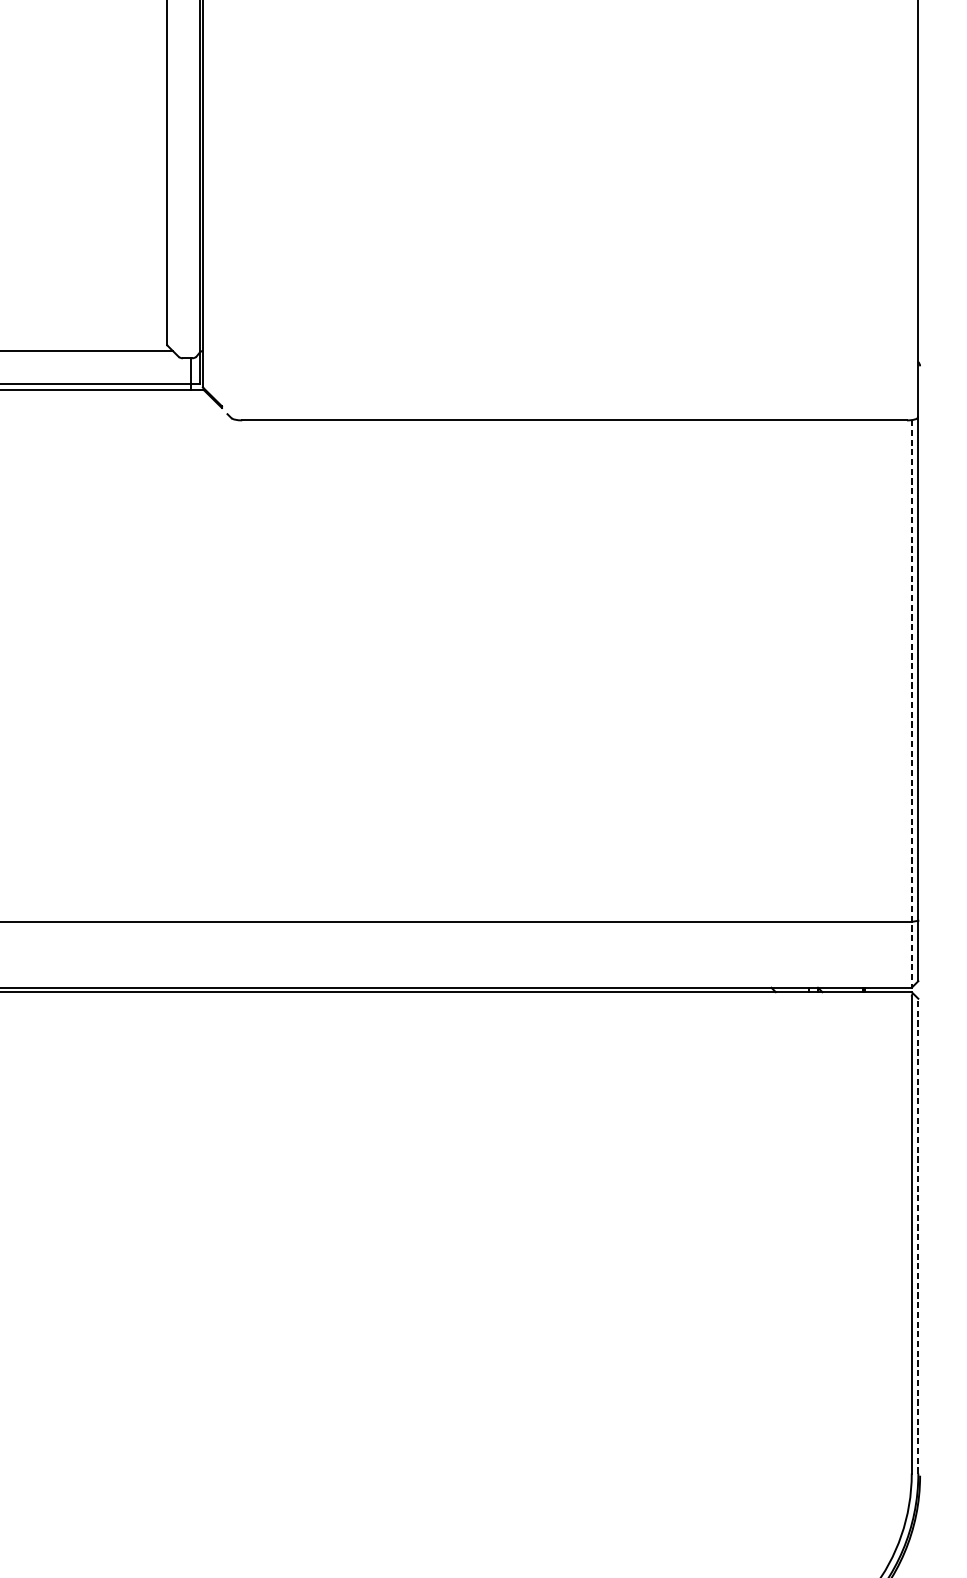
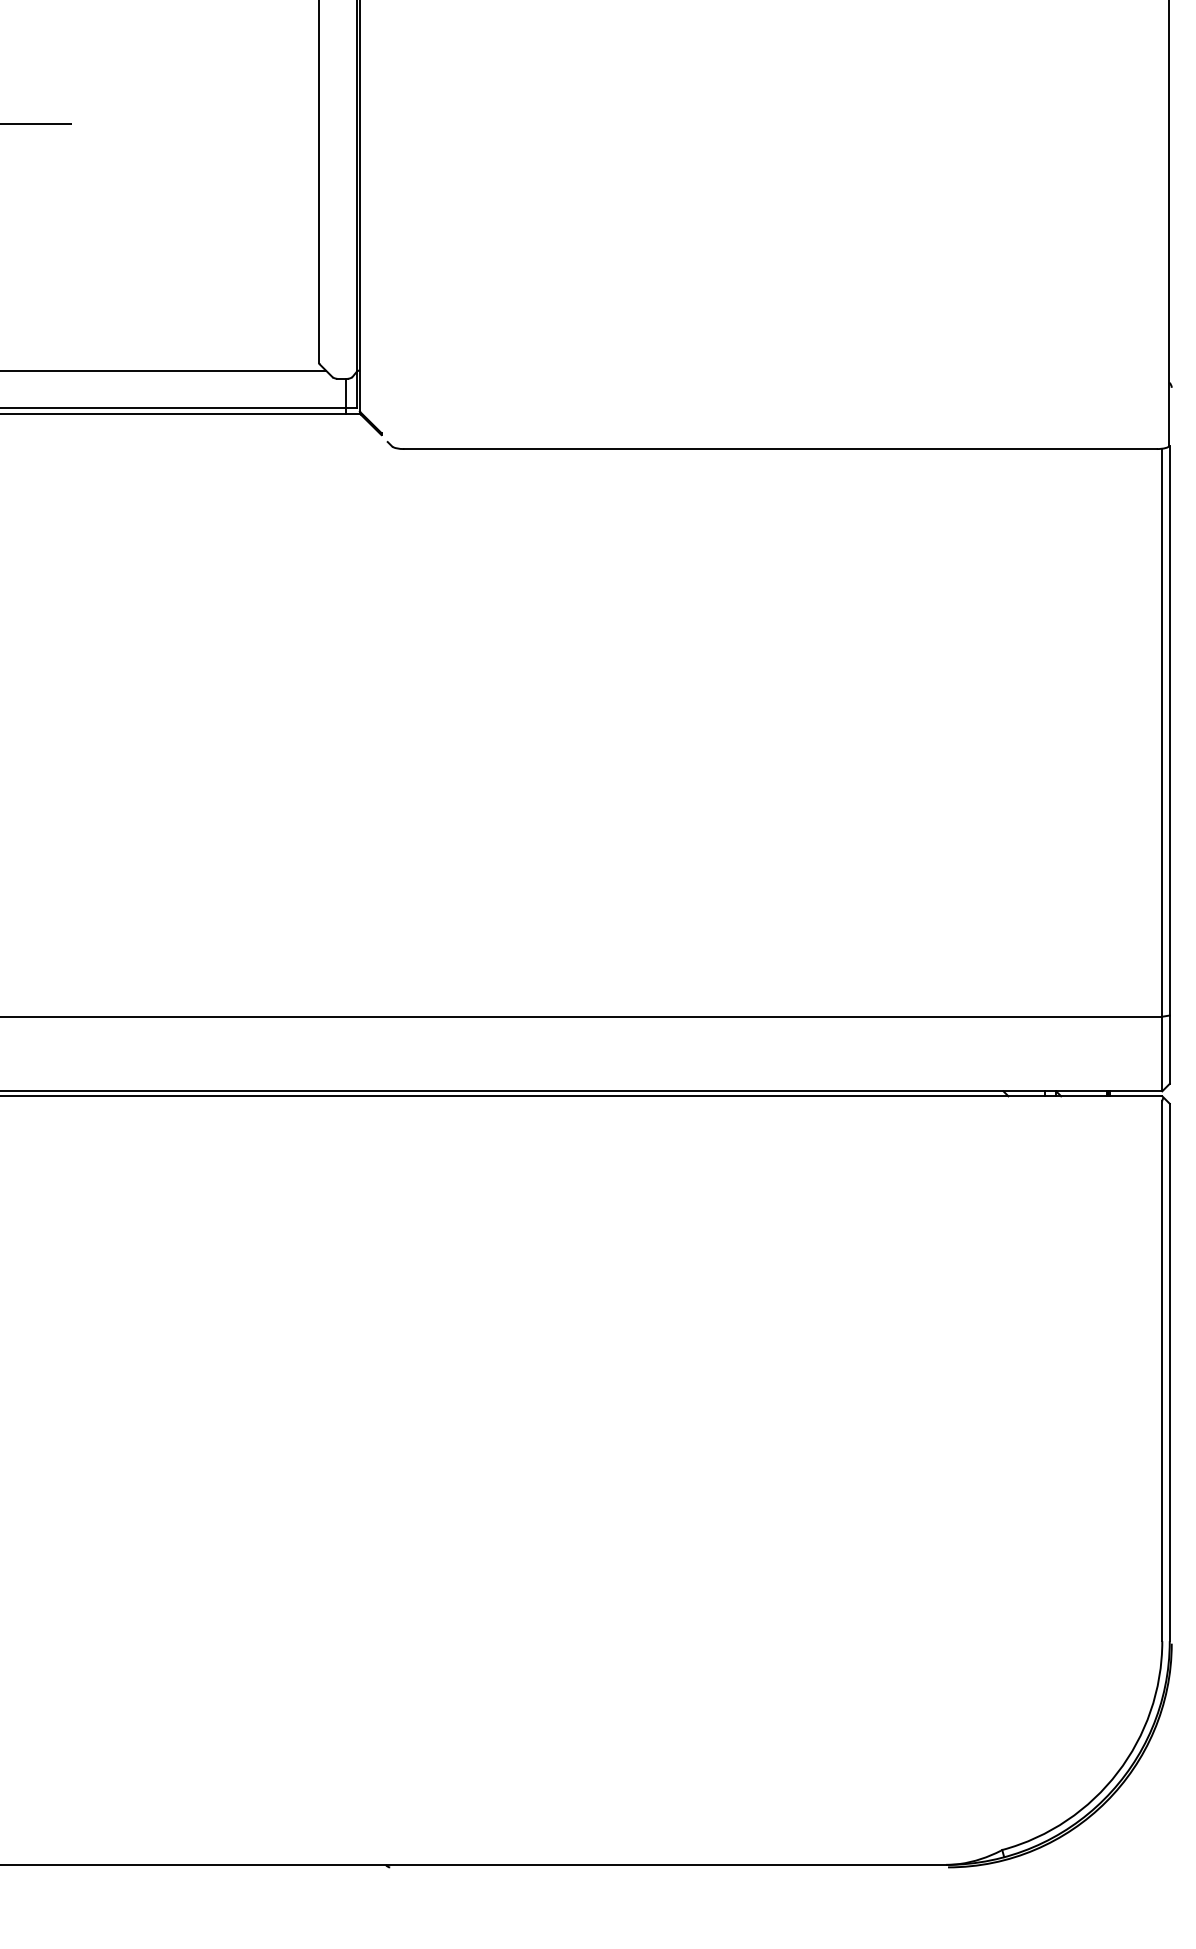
line: (911, 704) -> (1162, 770), dashed -> solid
line: (918, 1236) -> (1169, 1372), dashed -> solid

